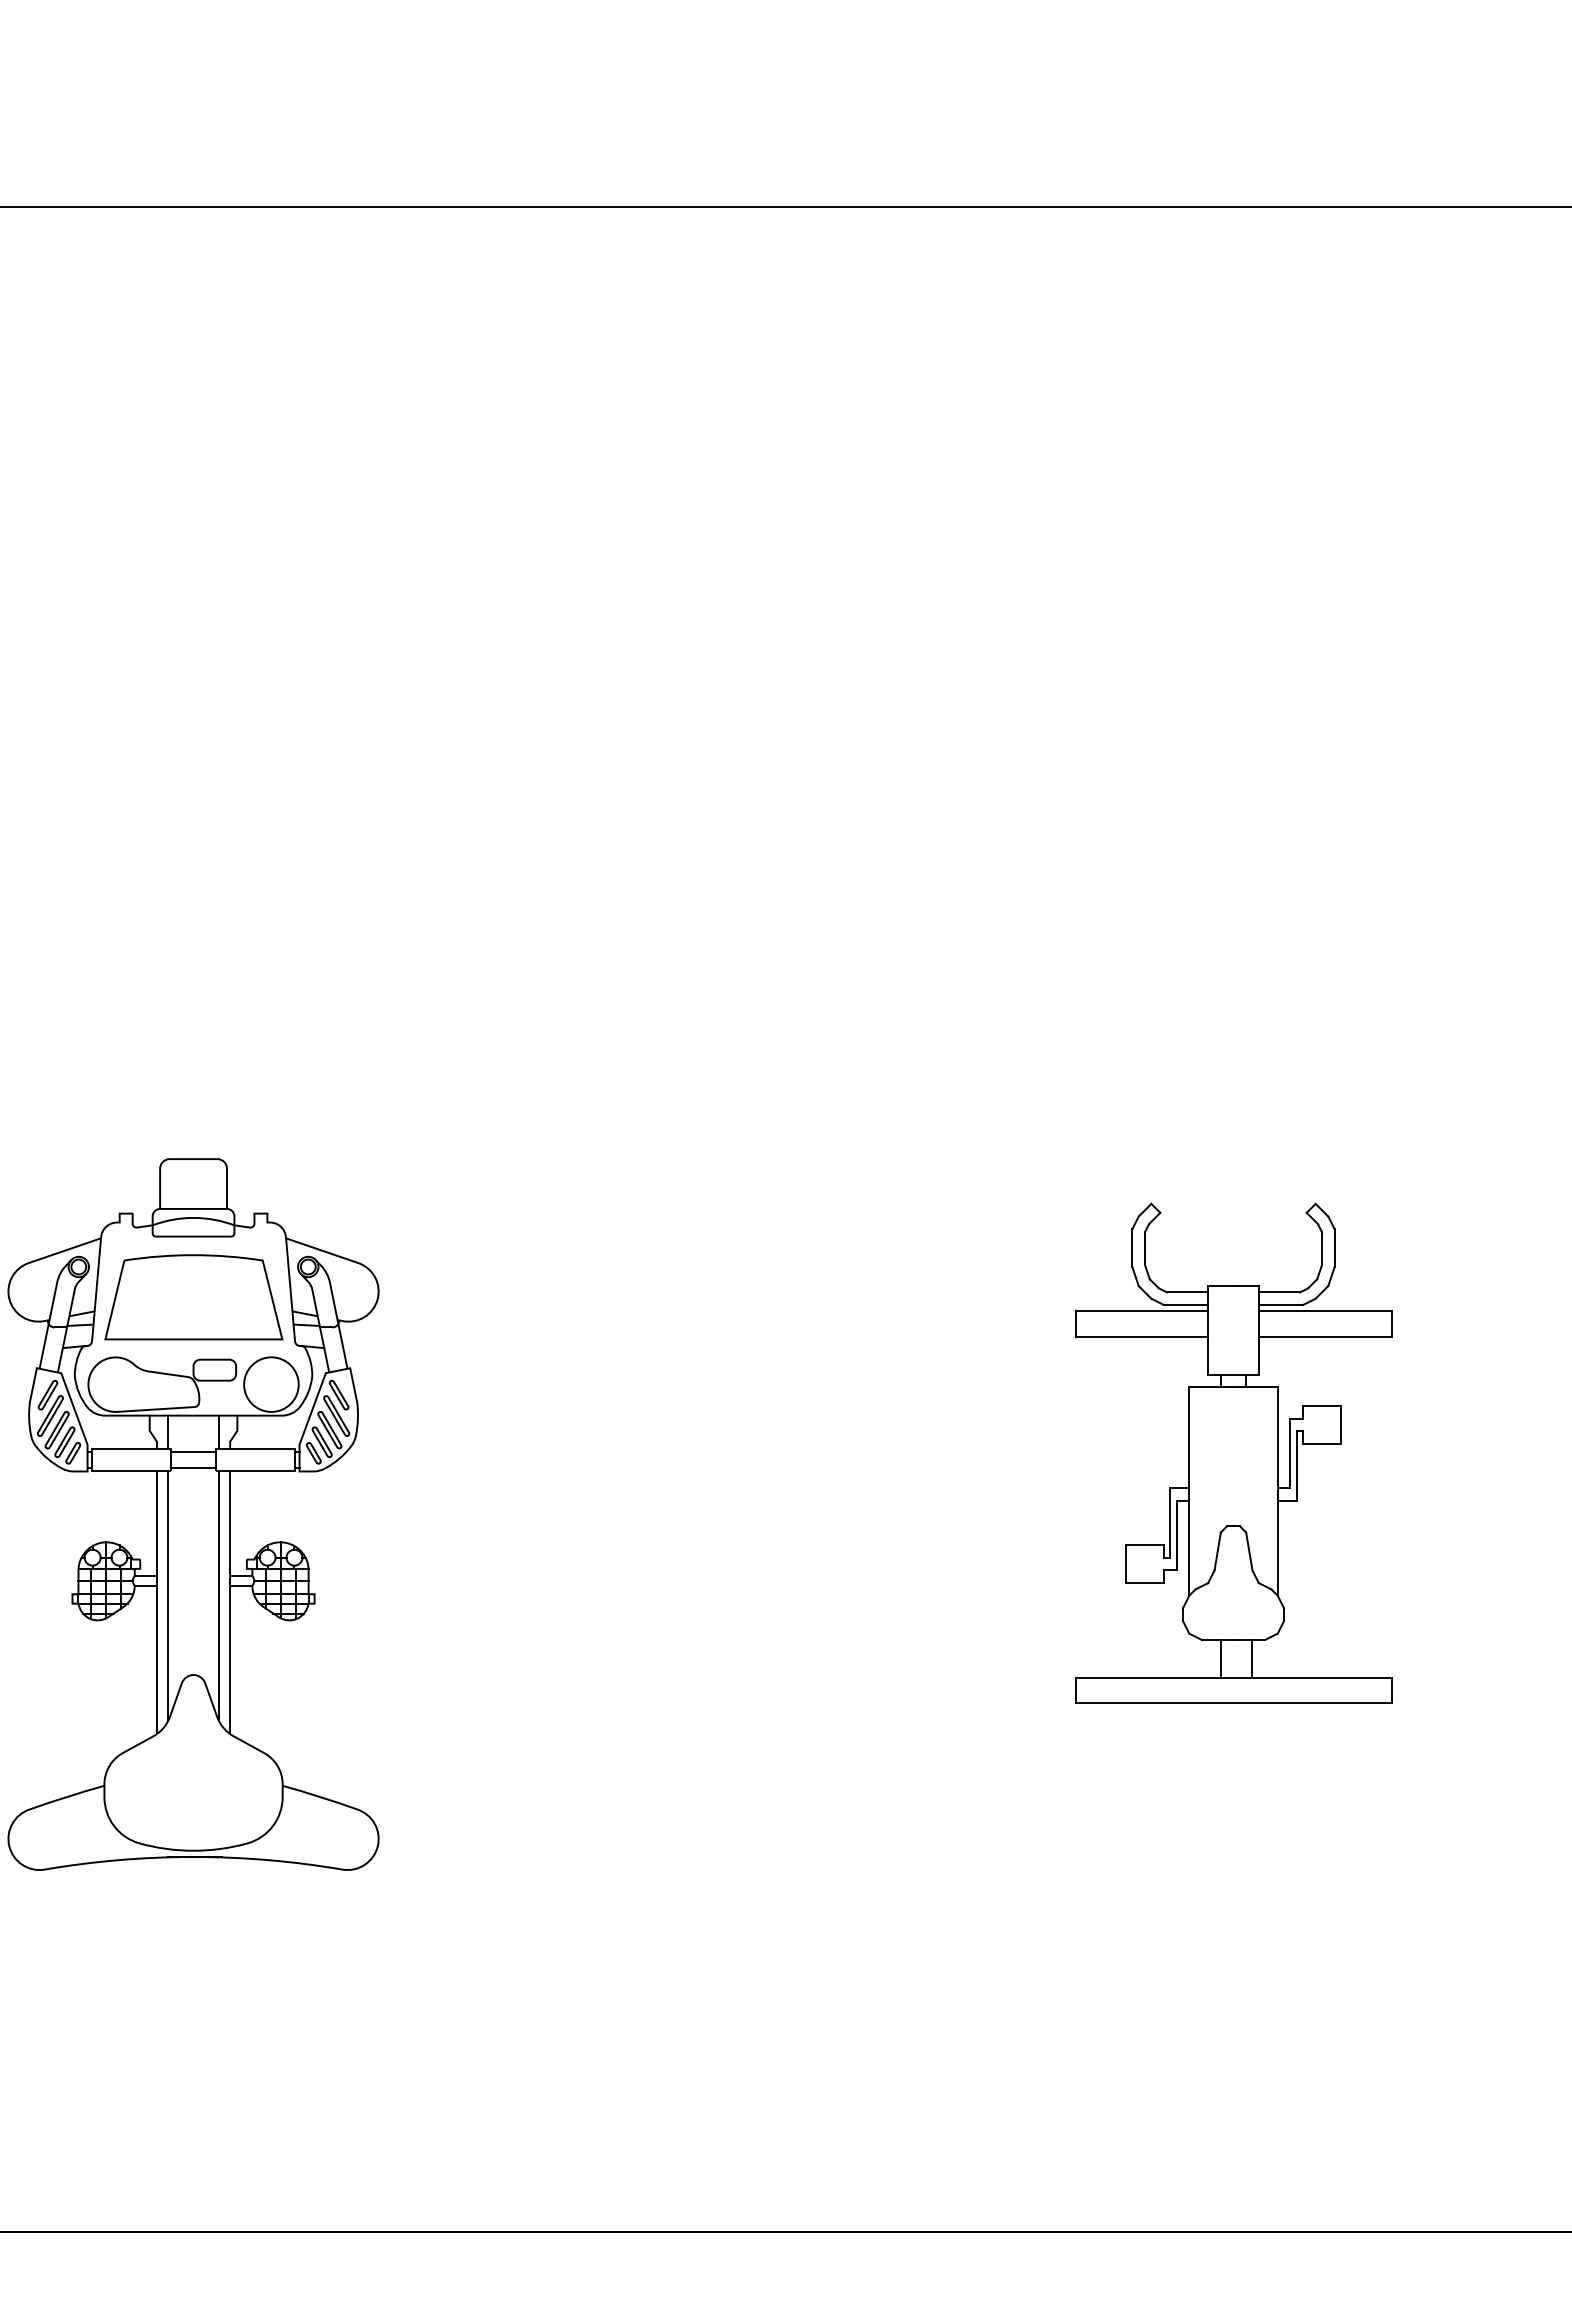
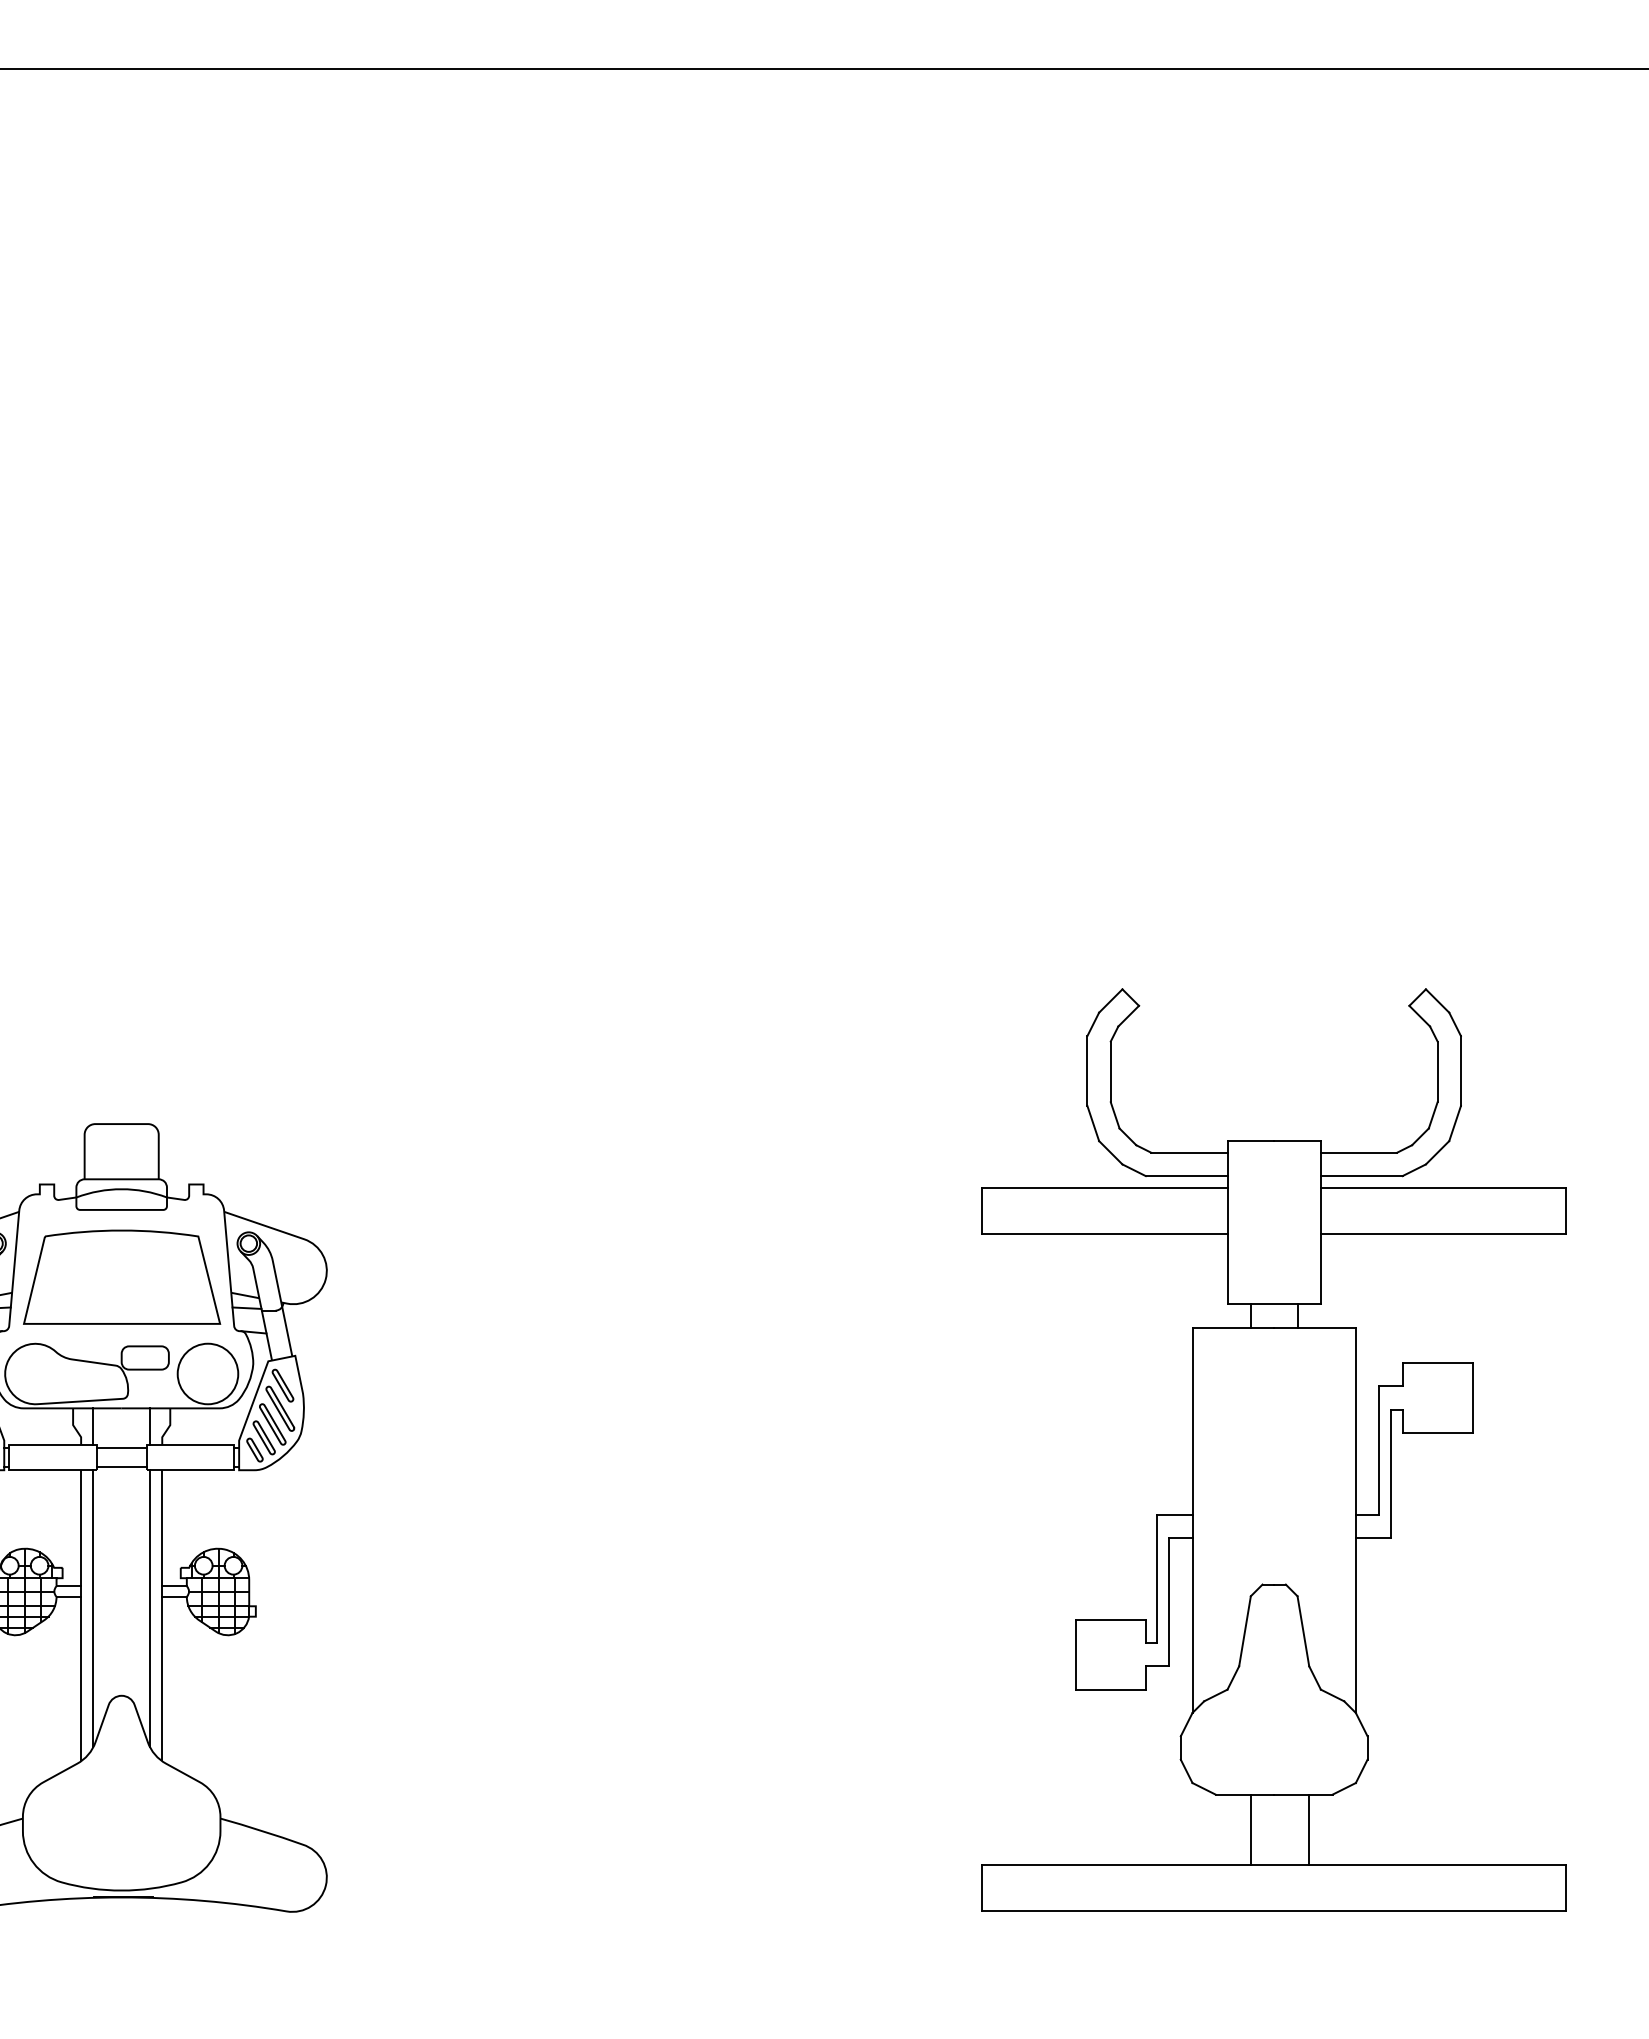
part: (1233, 1453) -> (1274, 1450), size x1.67

